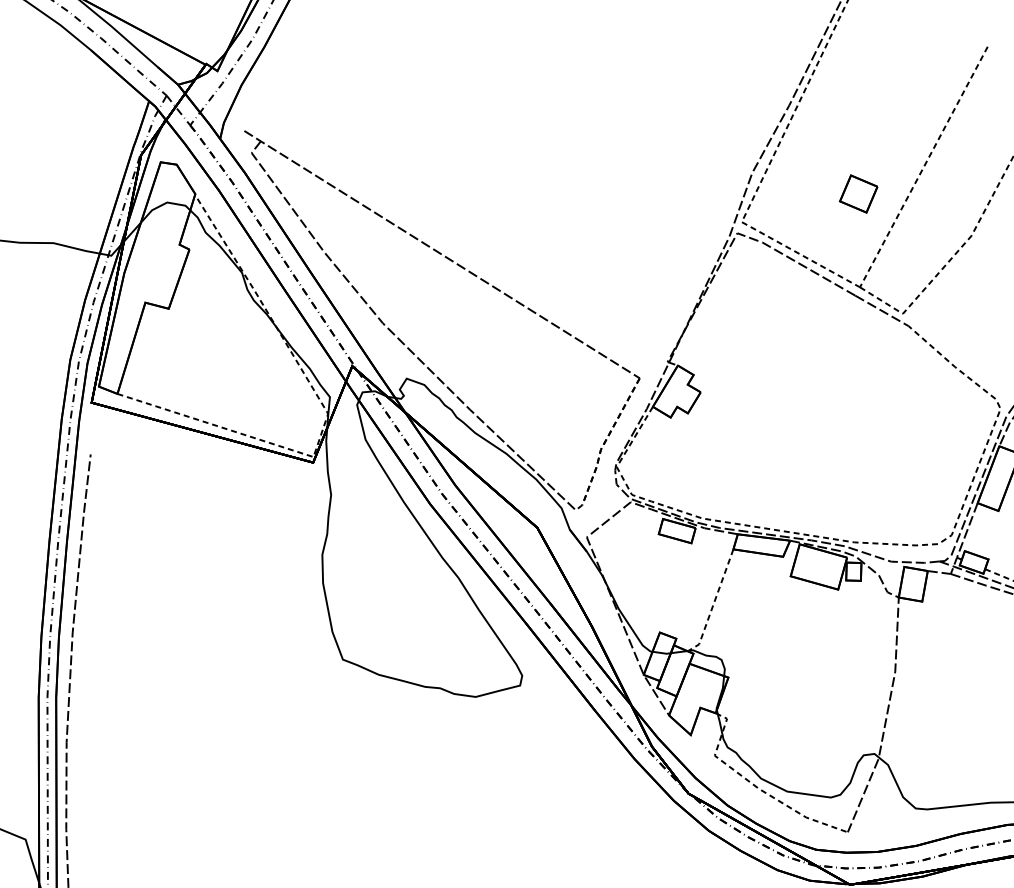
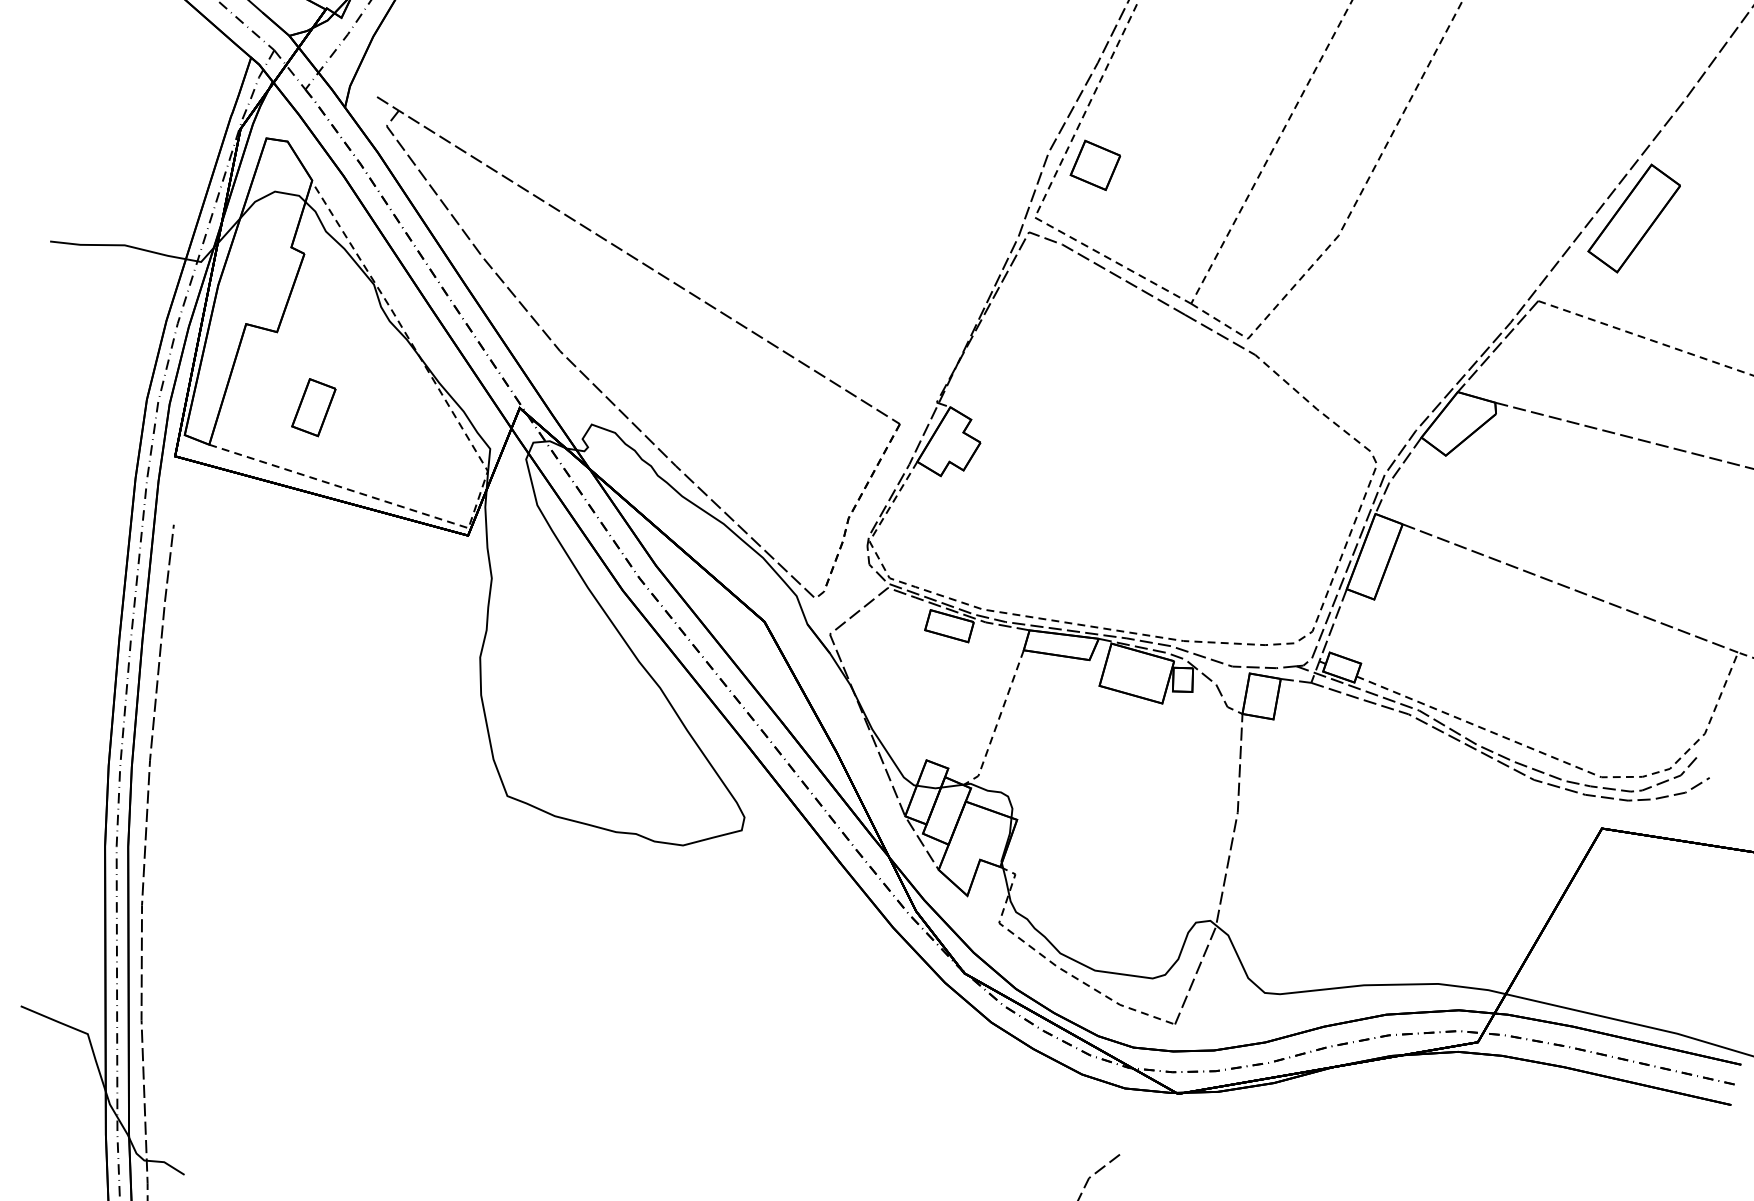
part: (858, 193) -> (1095, 164), moved
part: (196, 365) -> (313, 407), added

